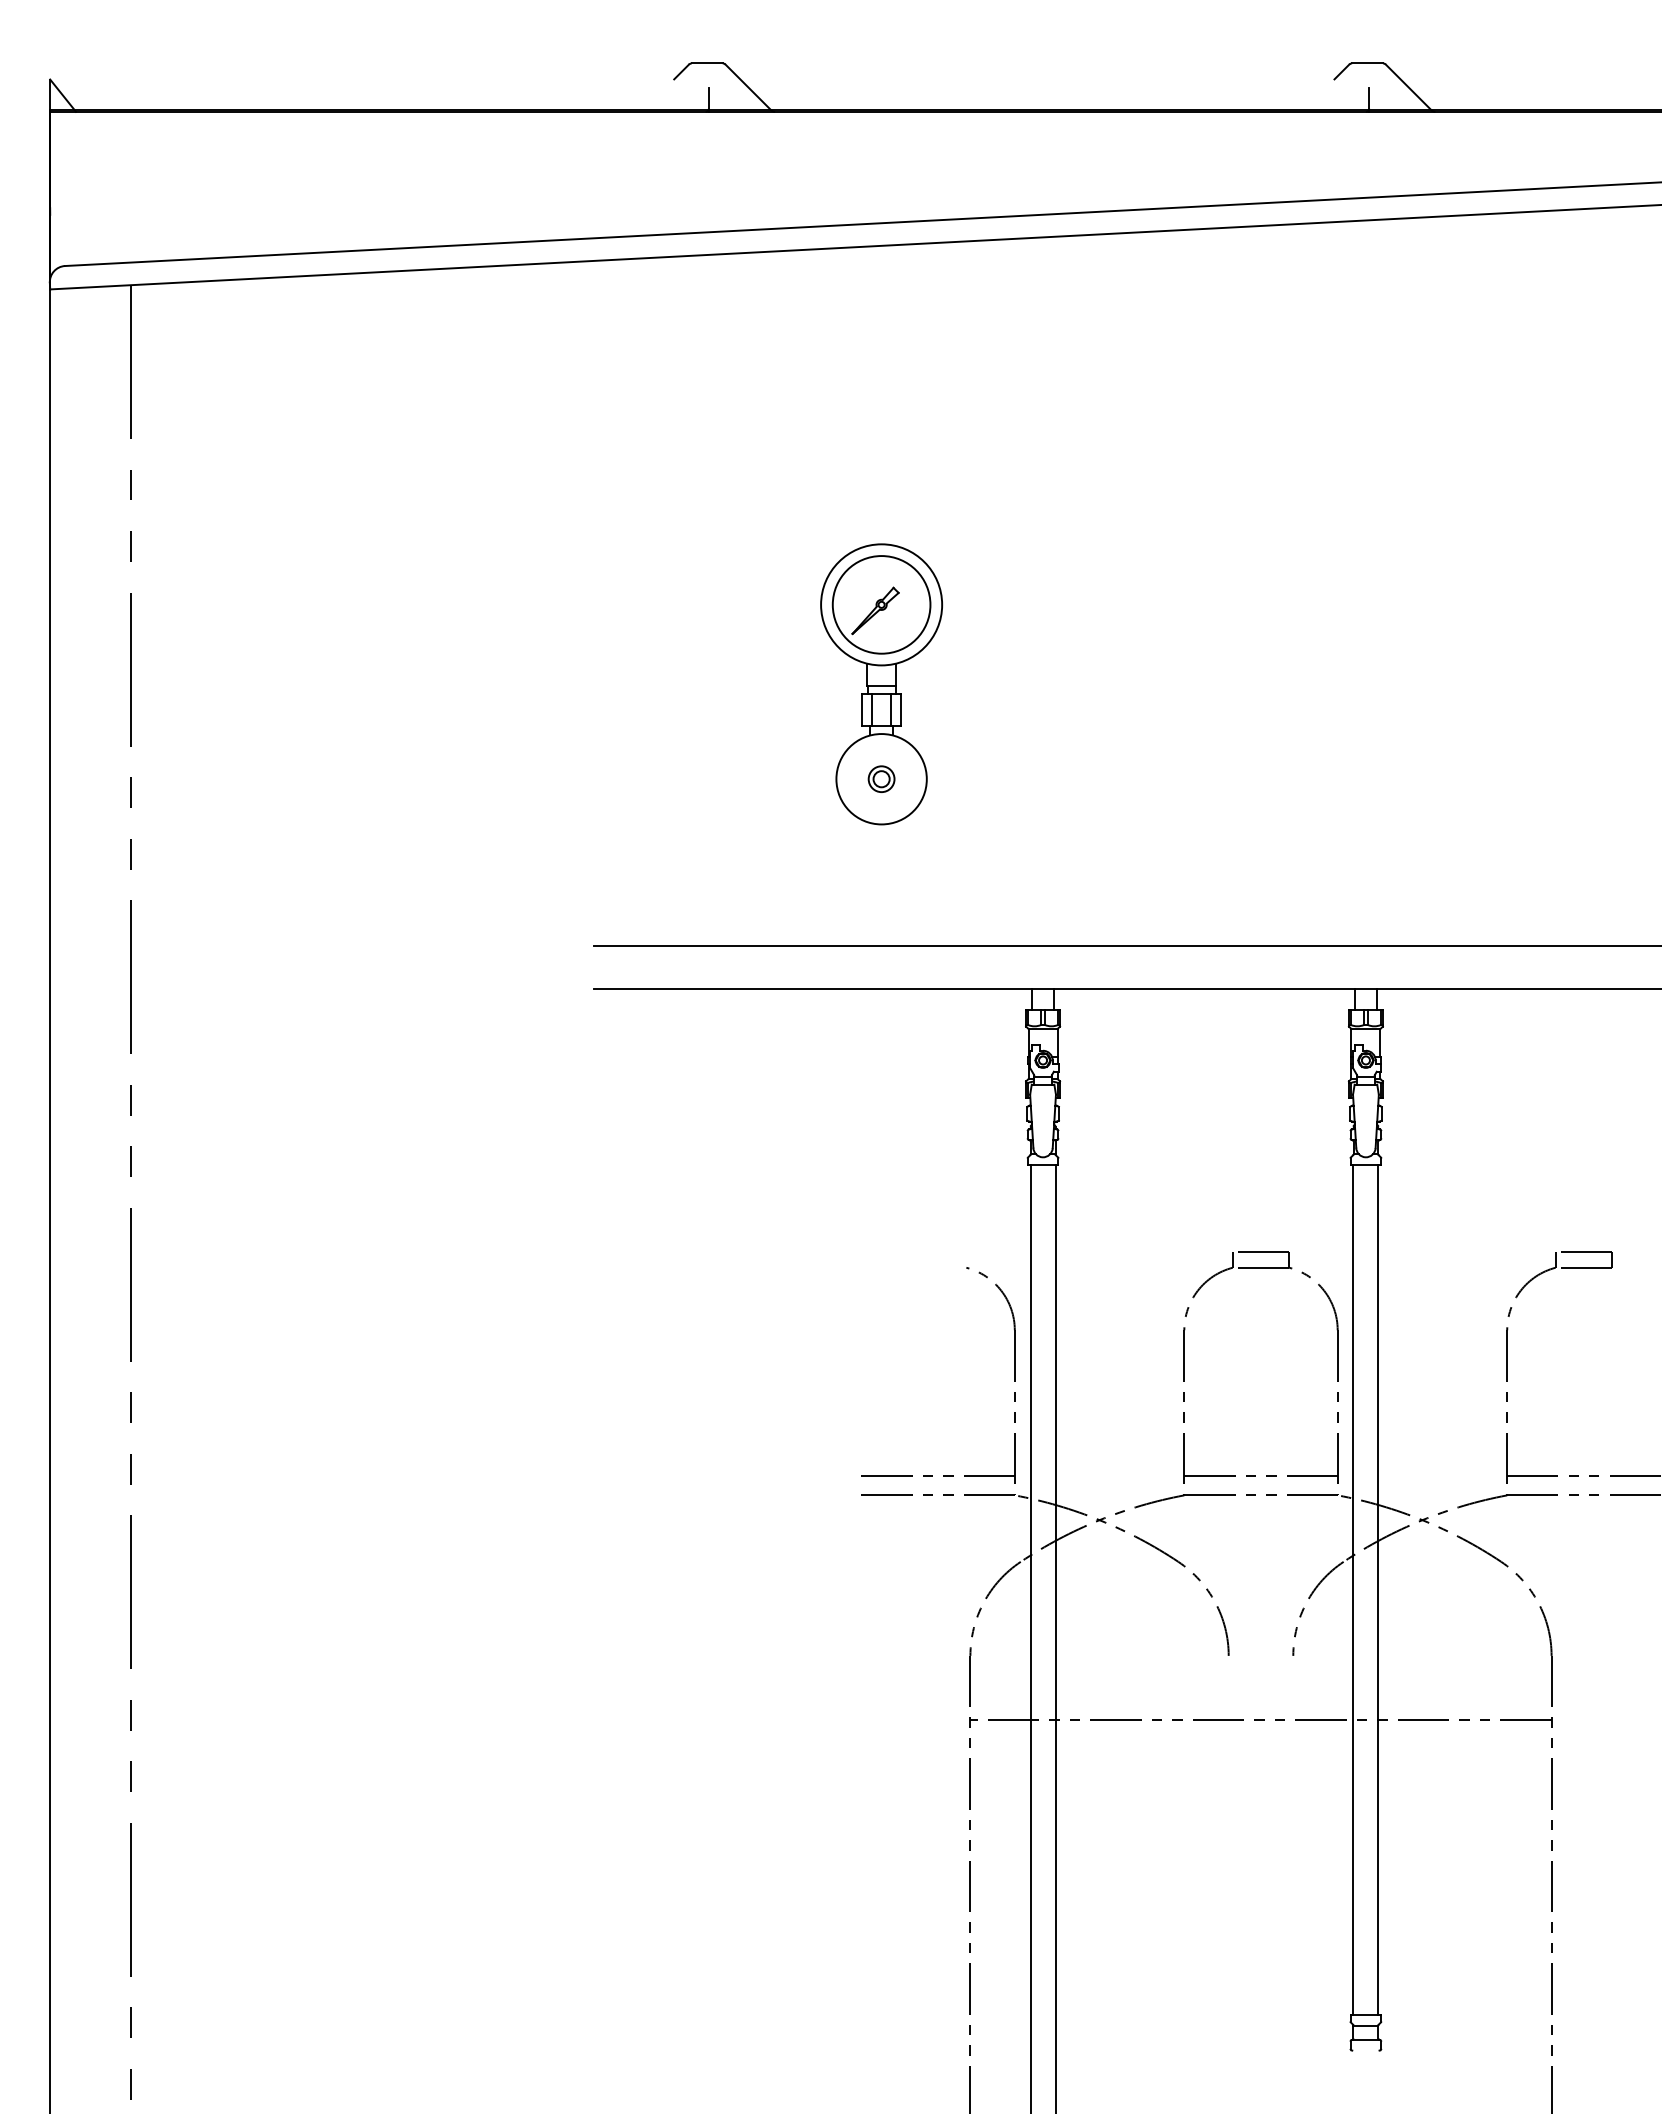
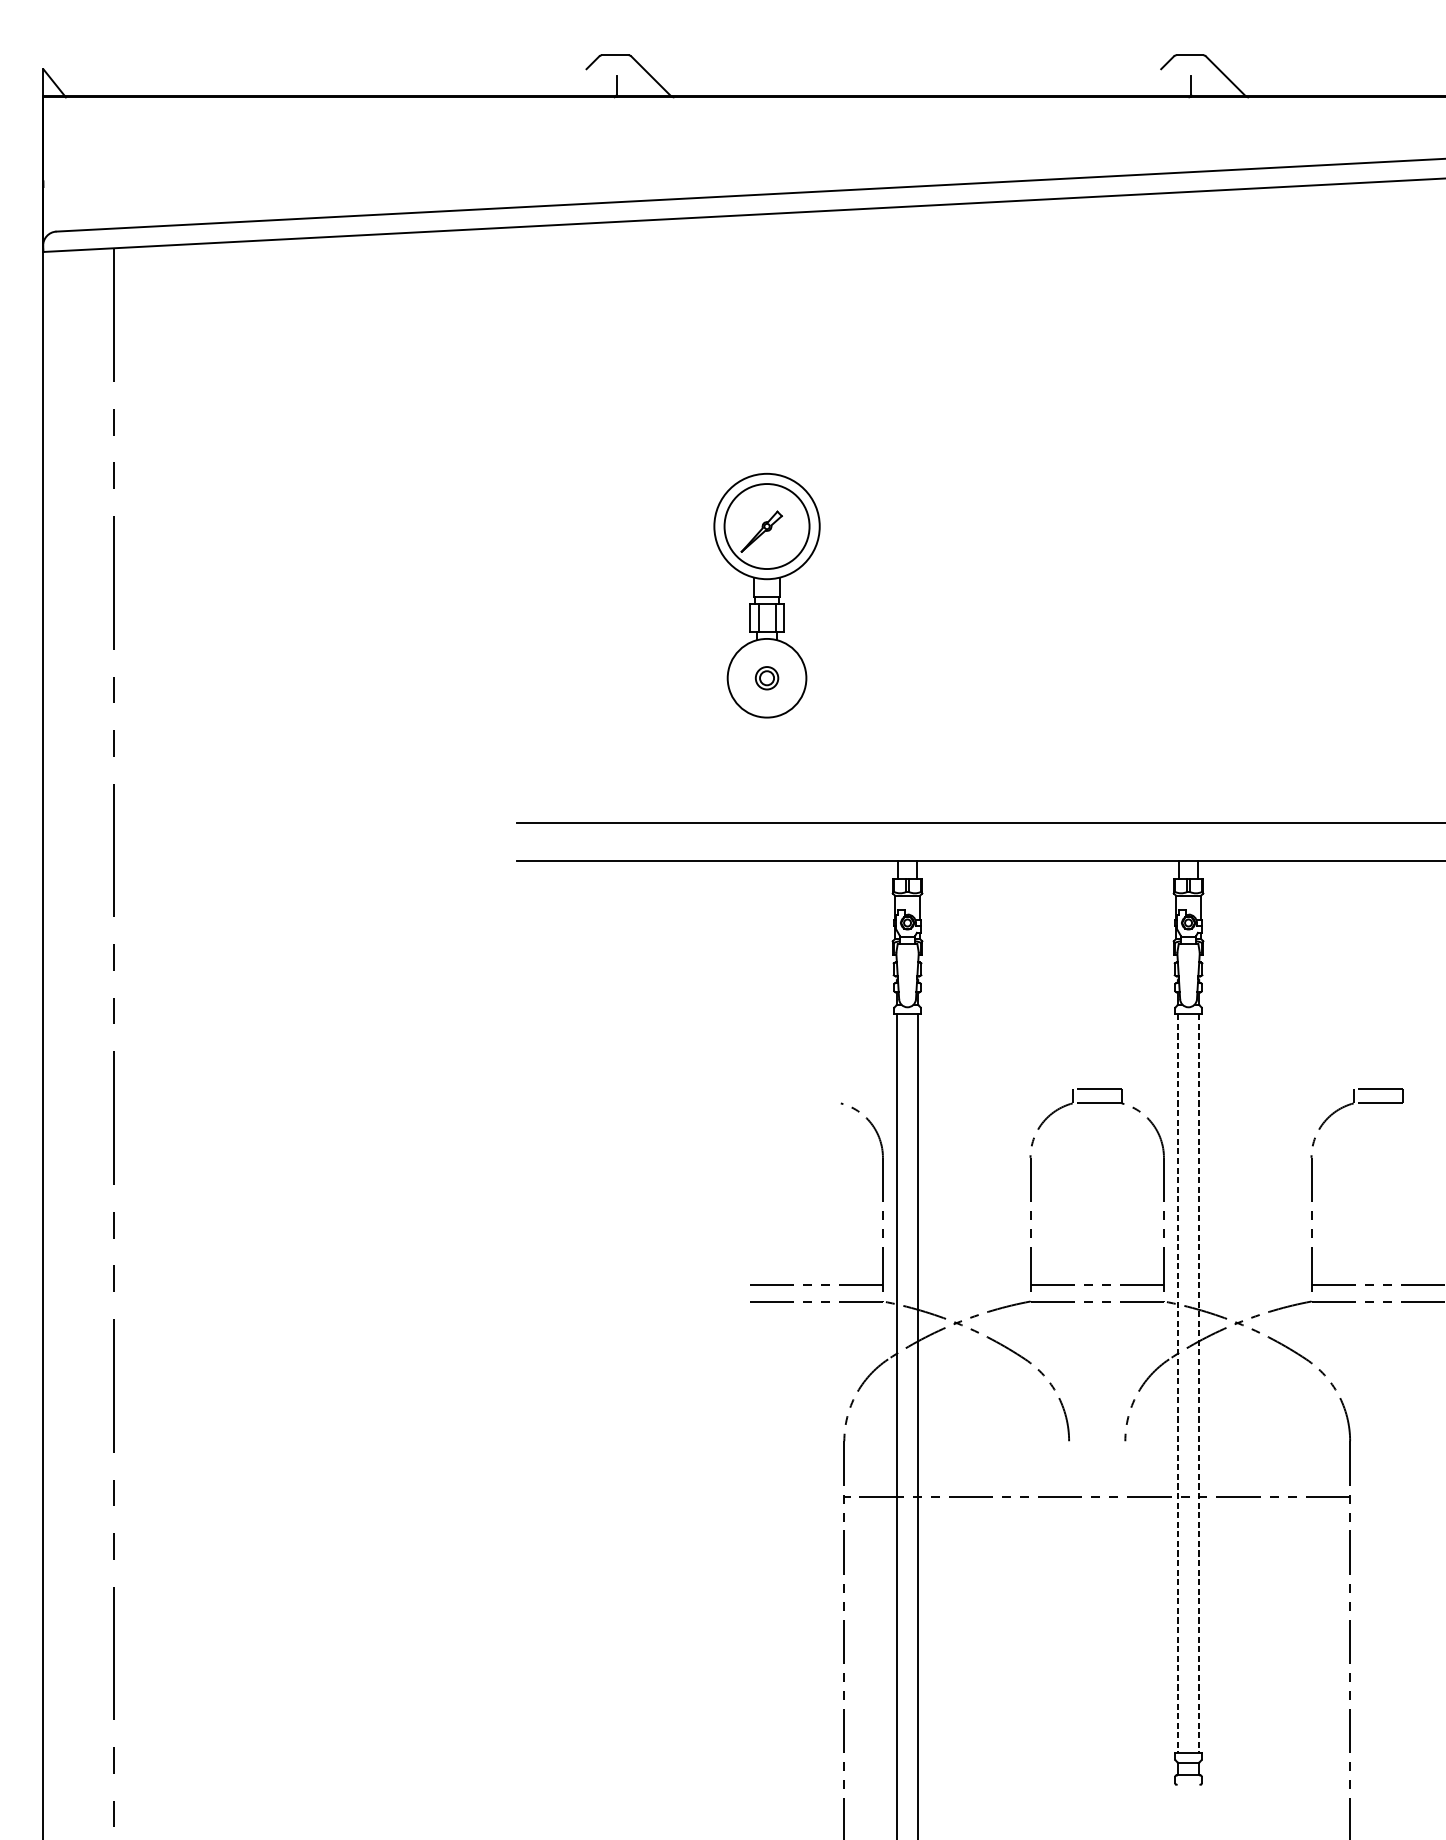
line: (1353, 1589) -> (1177, 1383), solid -> dashed
line: (1378, 1589) -> (1199, 1383), solid -> dashed

